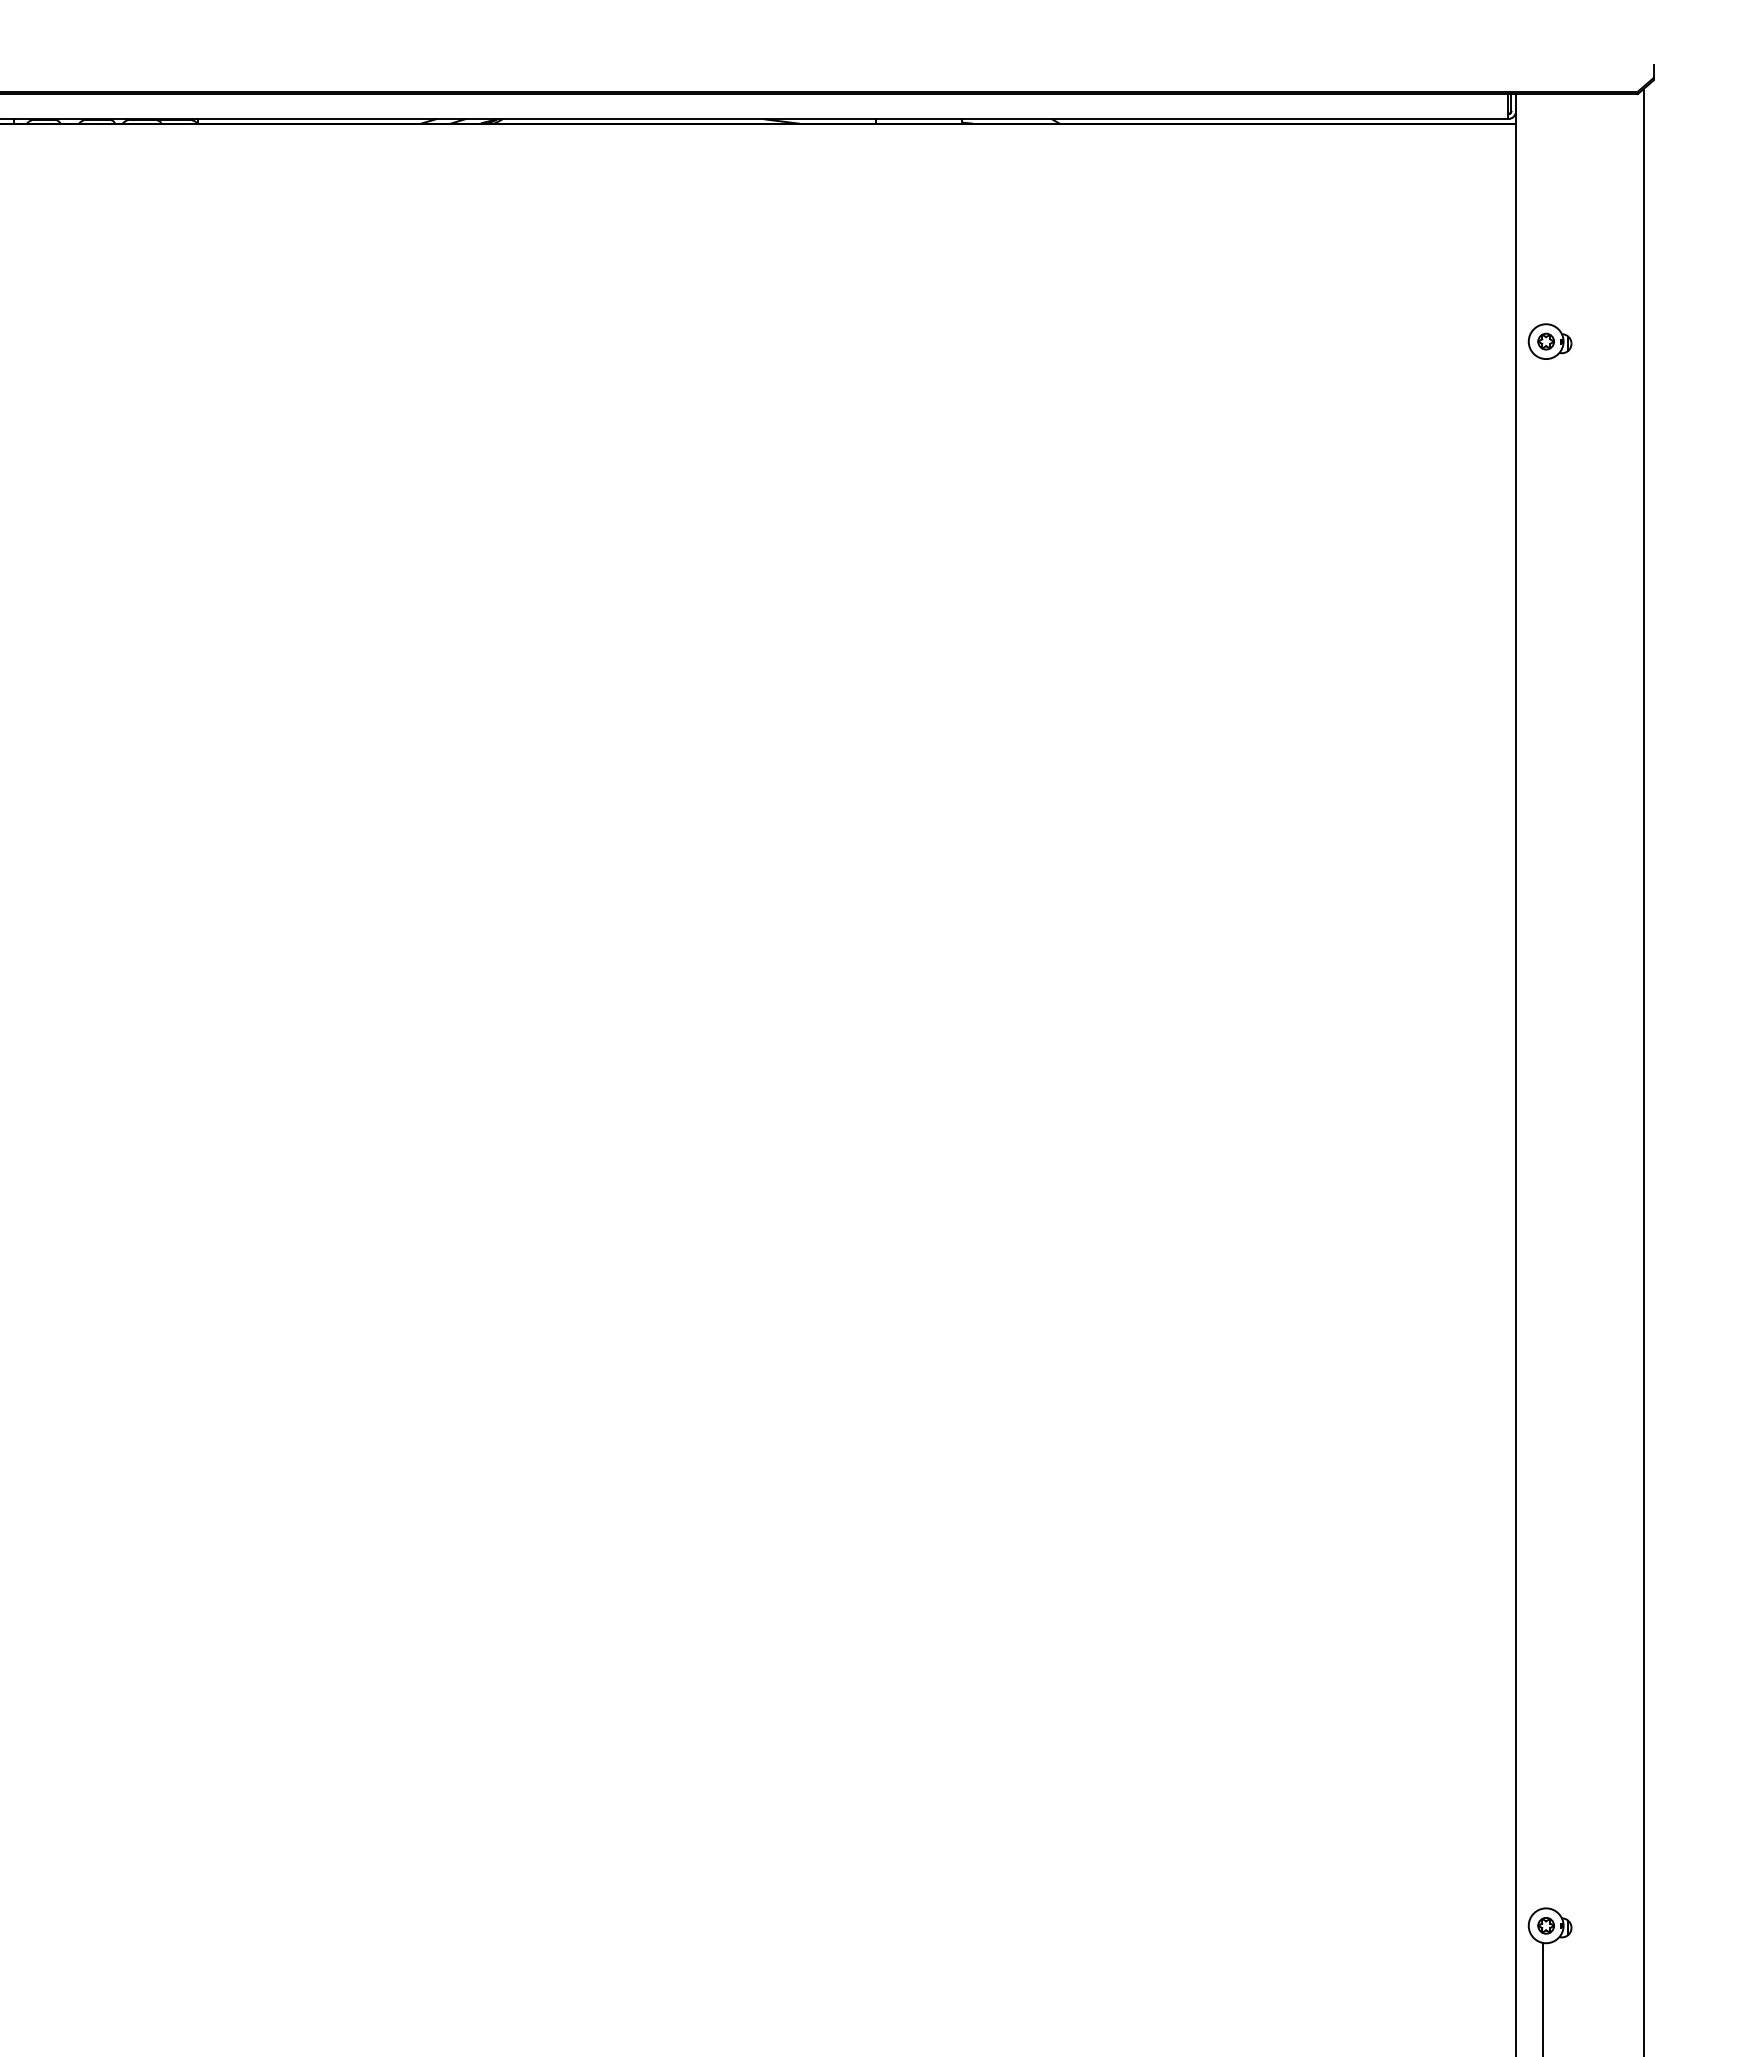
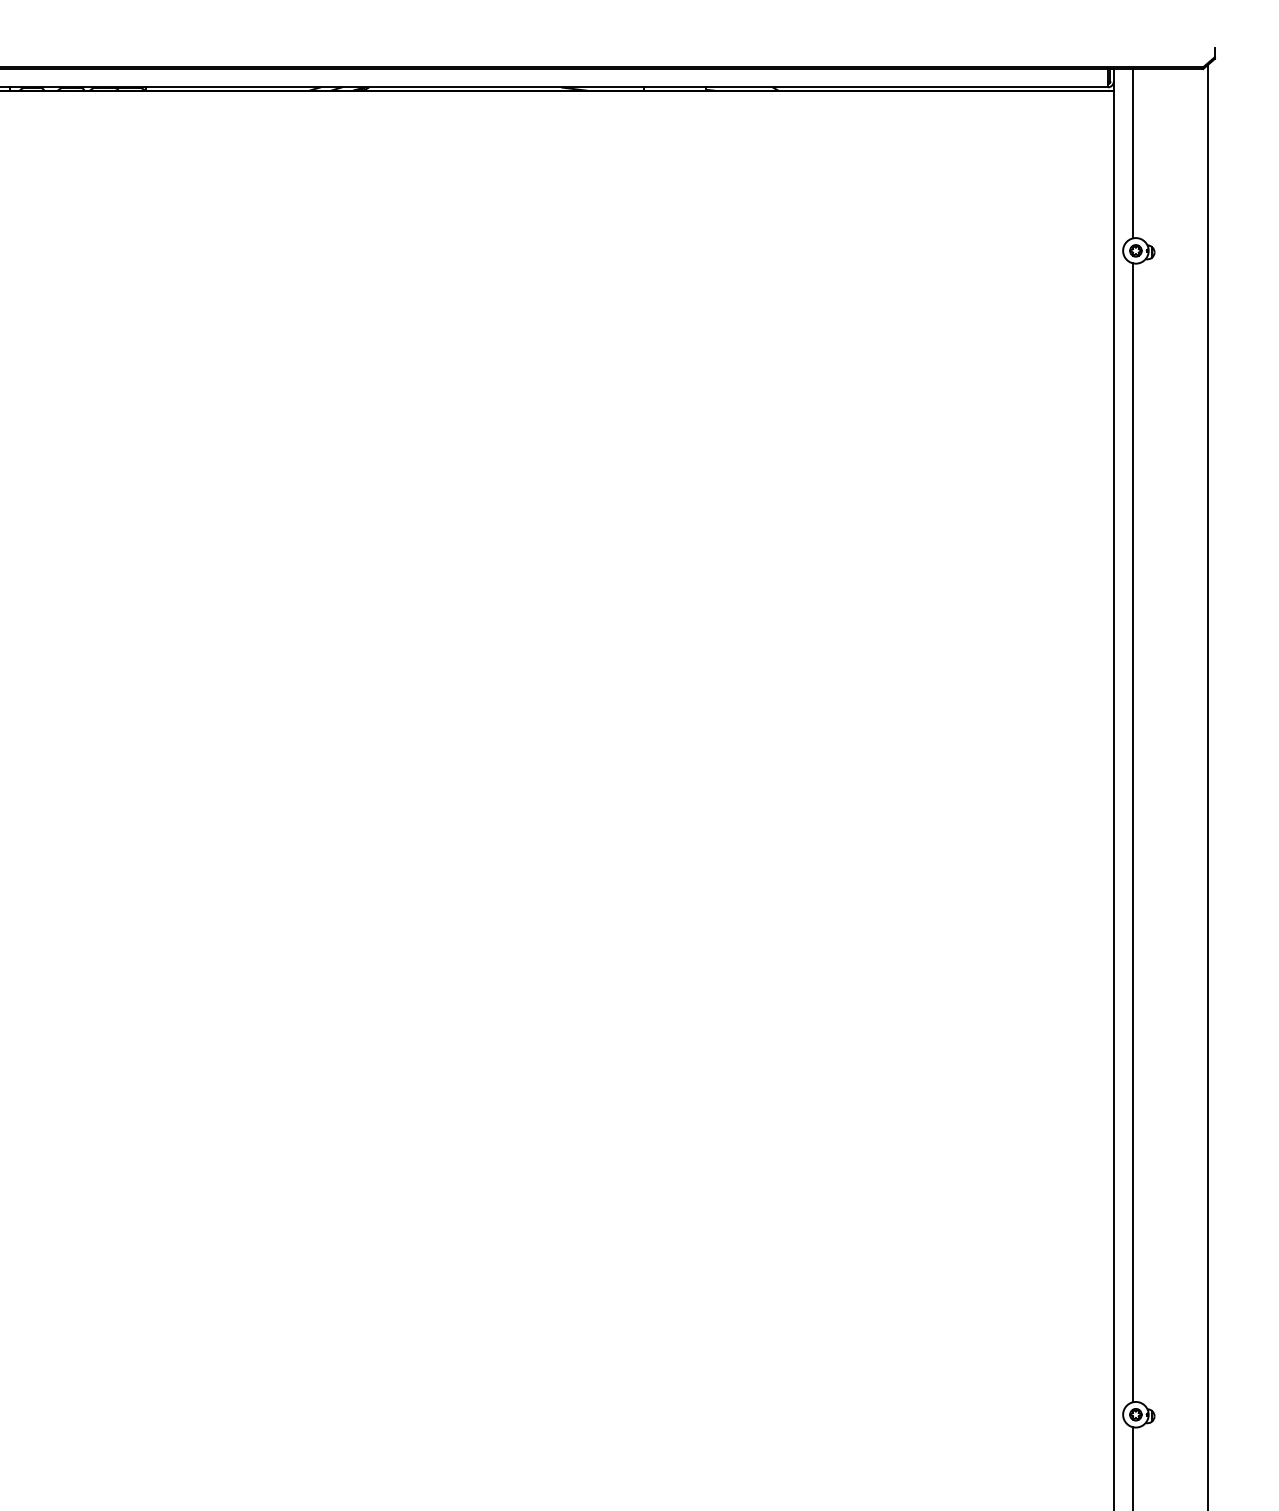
line: (1542, 209) -> (1133, 153), added
line: (1542, 1133) -> (1133, 832), added

